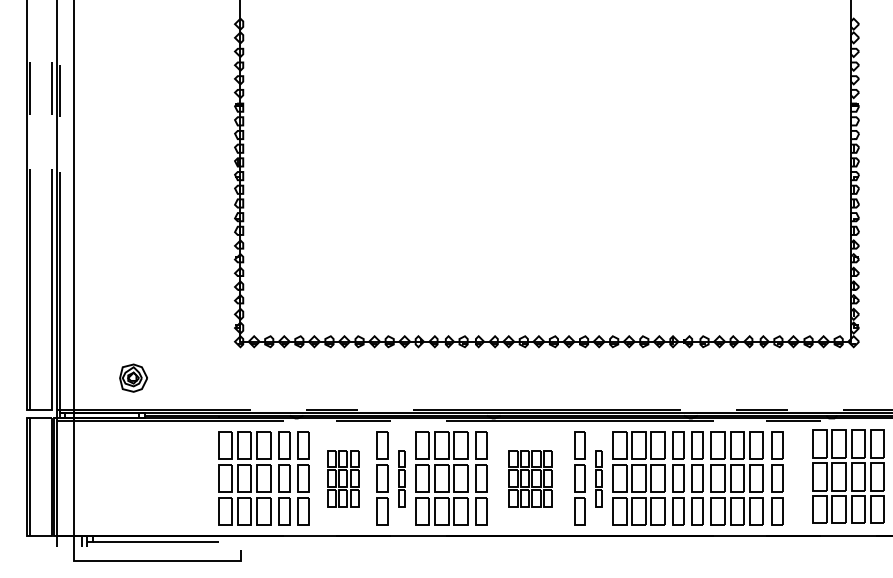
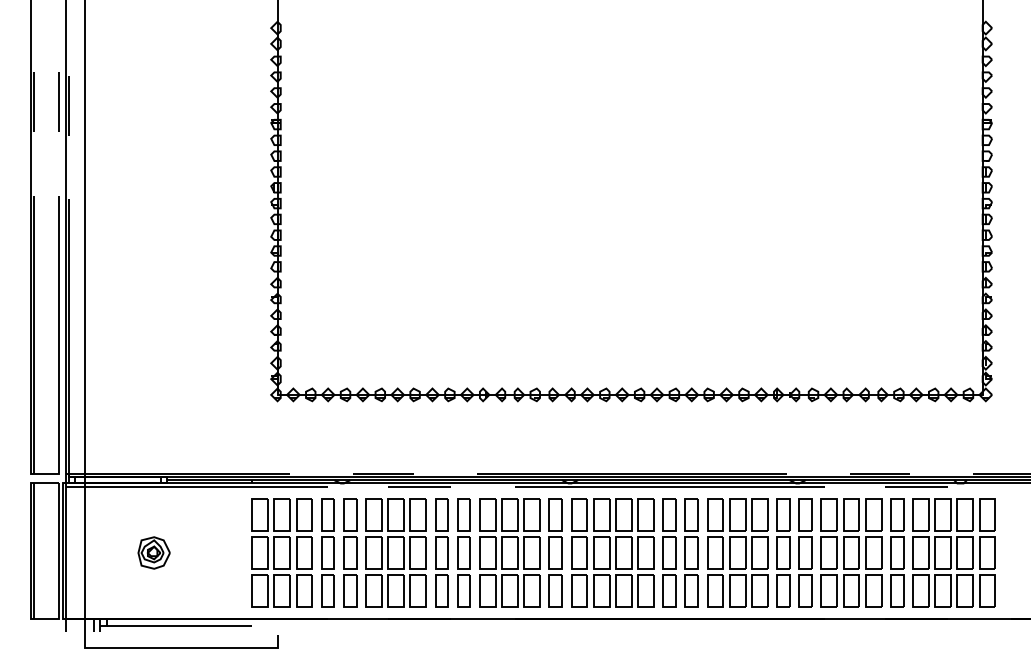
part: (133, 377) -> (153, 552), moved
part: (848, 476) -> (953, 552), moved
part: (342, 478) -> (395, 552), size x1.67
part: (401, 478) -> (463, 552), size x1.67
part: (530, 478) -> (612, 552), size x1.67
part: (598, 478) -> (691, 552), size x1.67

